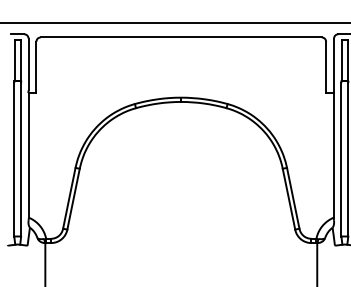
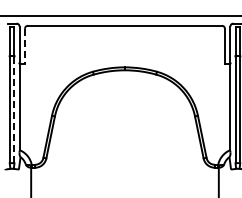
line: (37, 67) -> (25, 46), solid -> dashed
line: (21, 160) -> (14, 110), solid -> dashed

